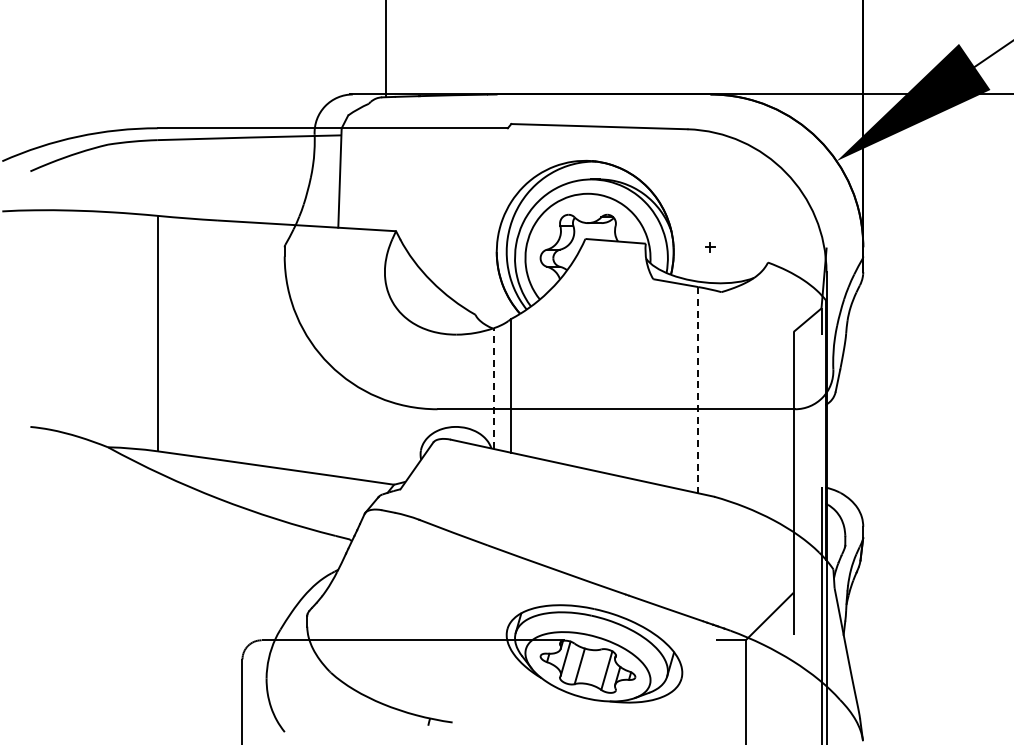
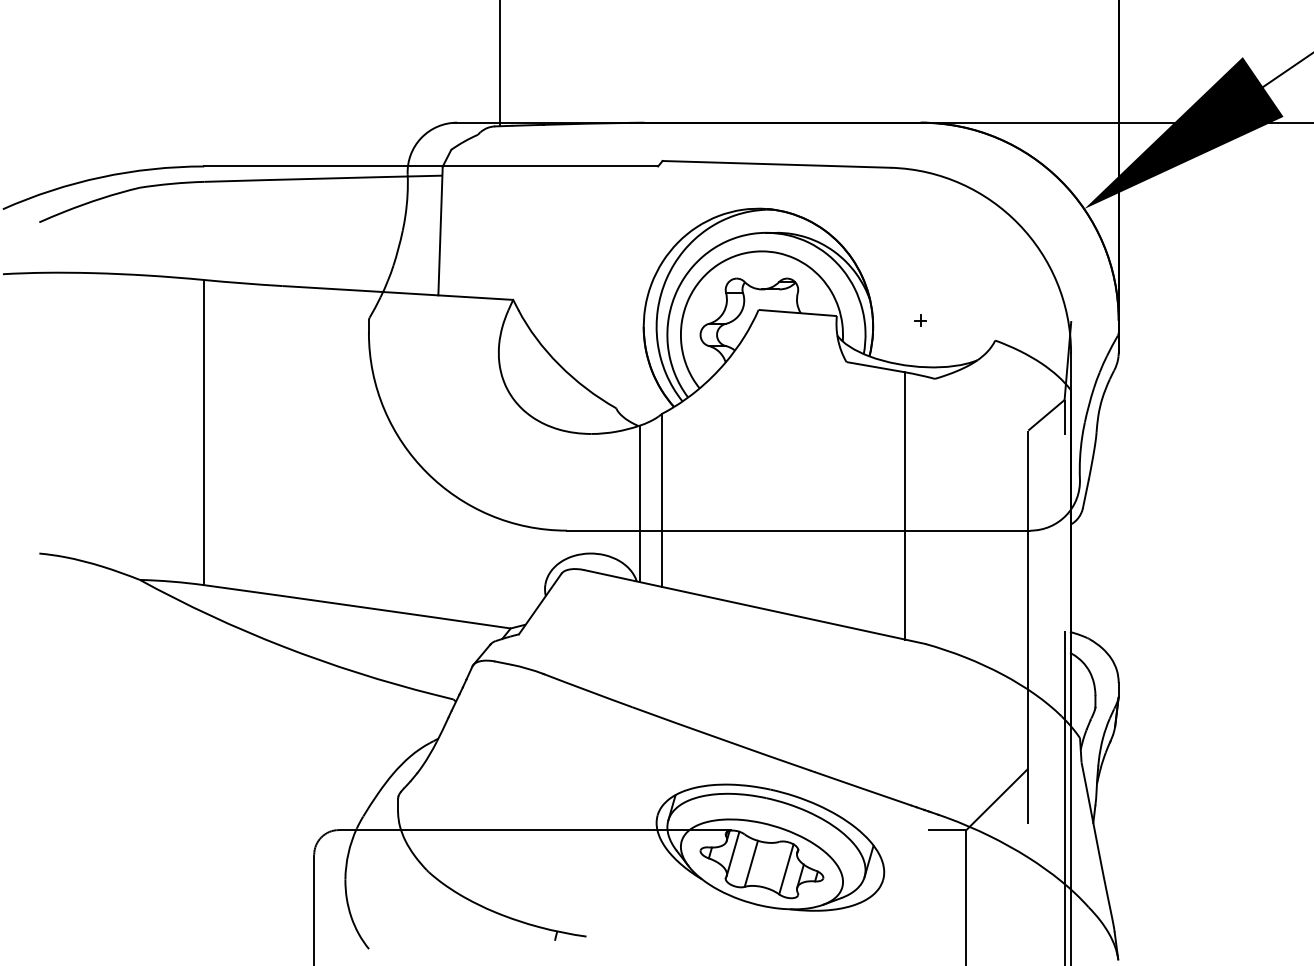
line: (493, 388) -> (639, 503), dashed -> solid
line: (698, 390) -> (905, 506), dashed -> solid

